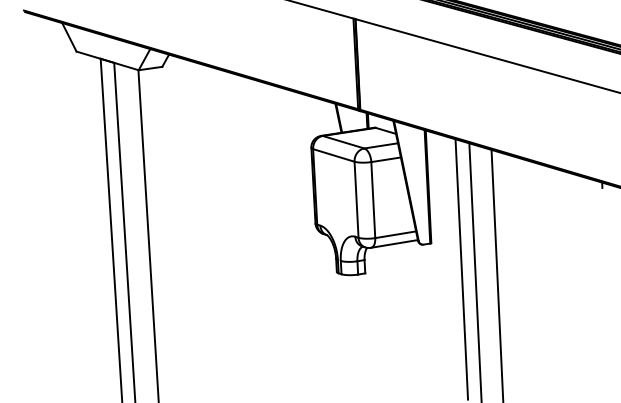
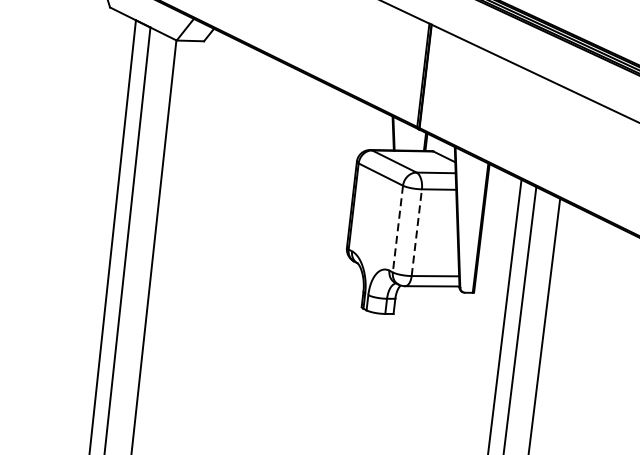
line: (373, 199) -> (417, 232), solid -> dashed
line: (356, 200) -> (397, 229), solid -> dashed

